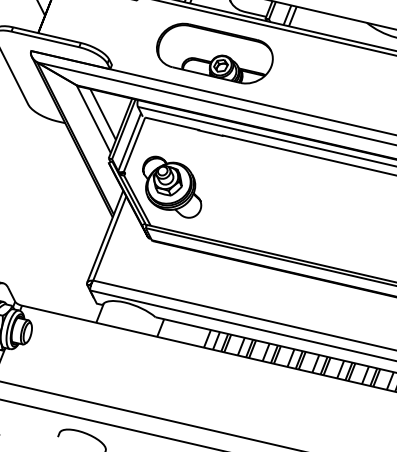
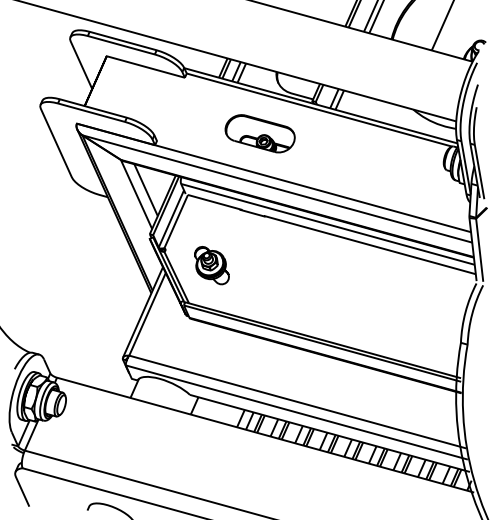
part: (214, 53) -> (259, 133), size x0.6
part: (171, 187) -> (211, 265), size x0.6

